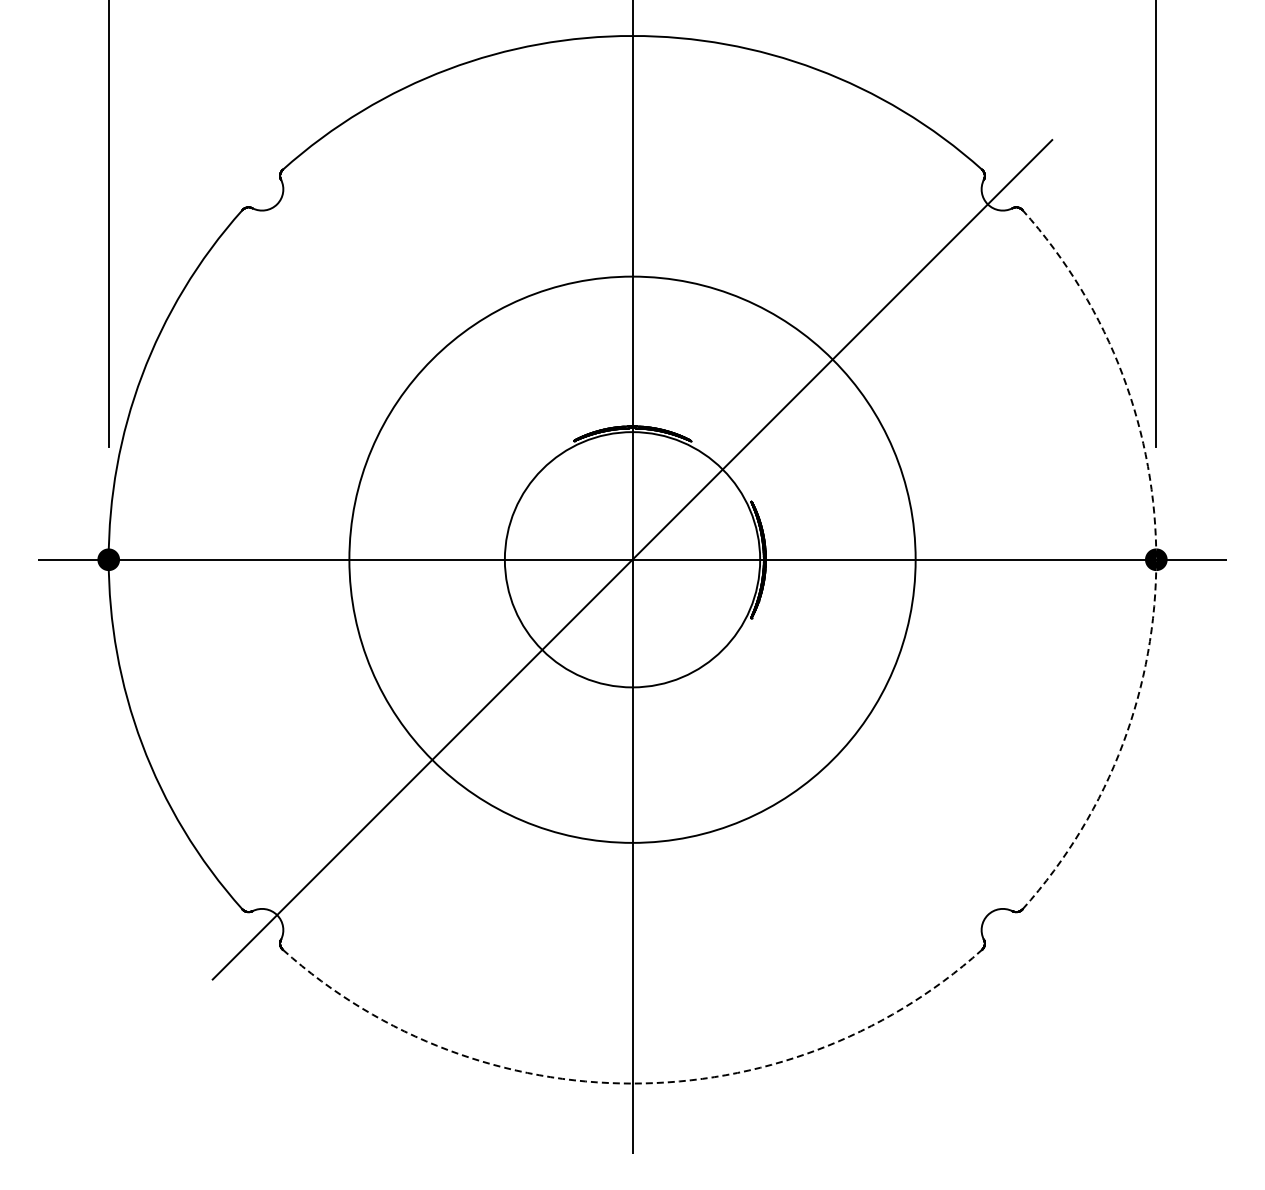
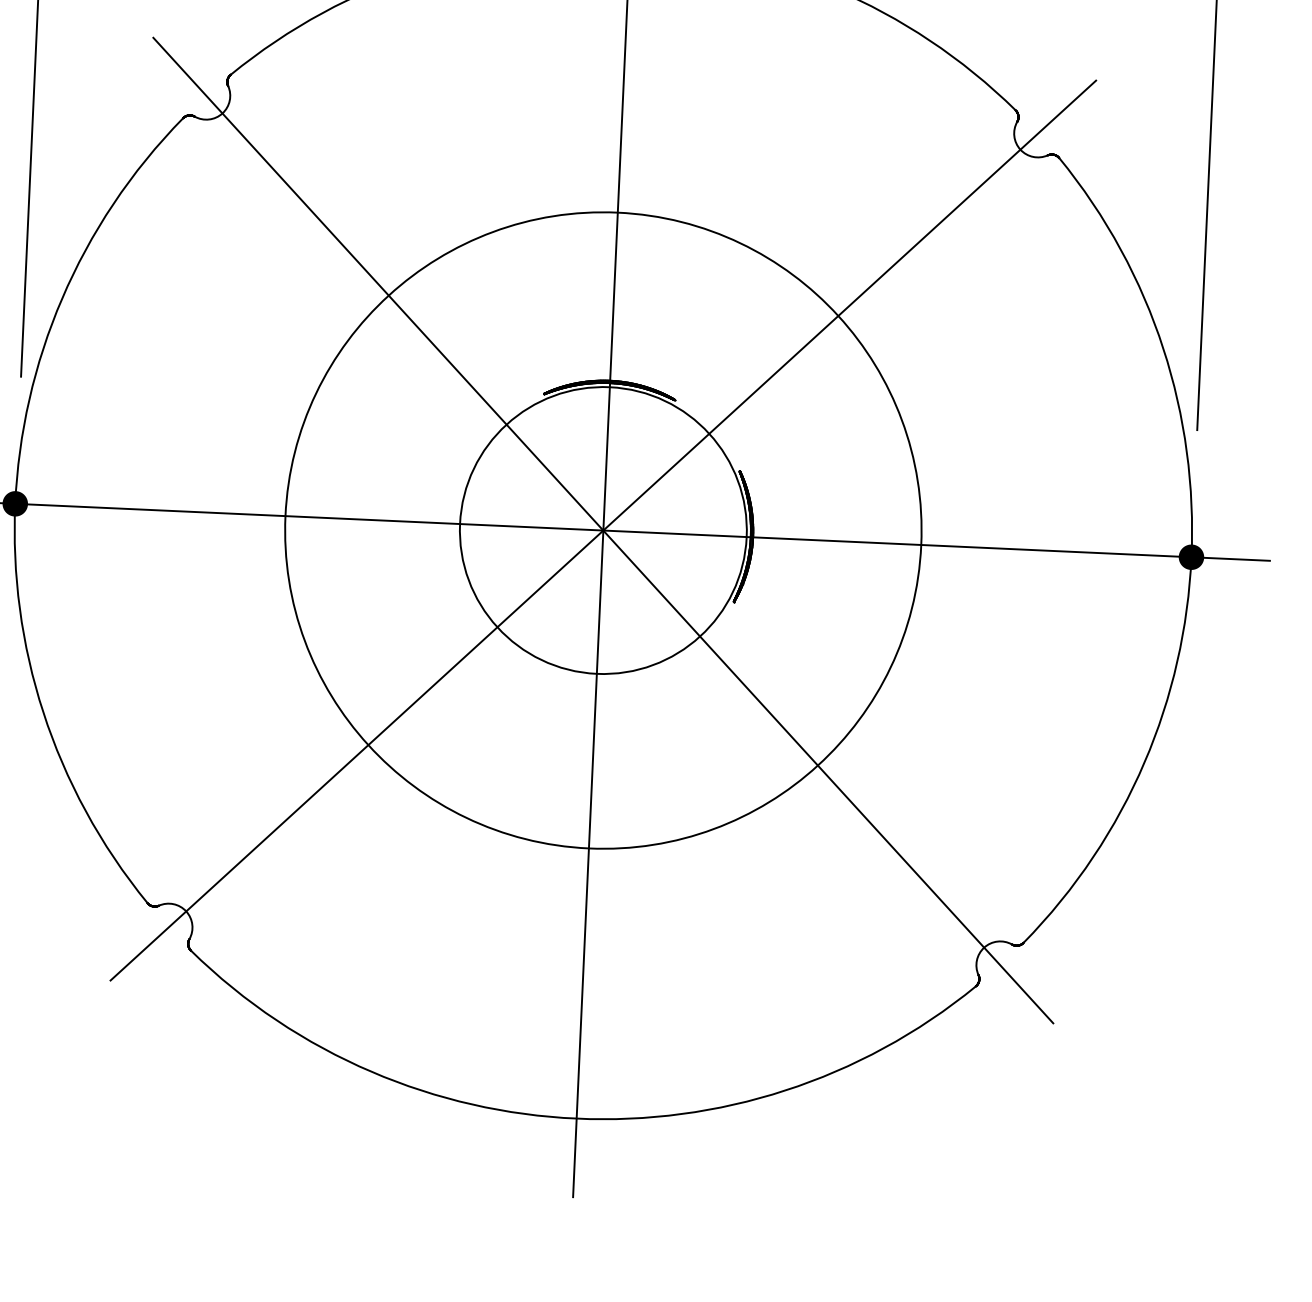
line: (632, 559) -> (603, 530), added
arc: (1156, 559) -> (1191, 556), dashed -> solid
arc: (632, 1083) -> (576, 1118), dashed -> solid

